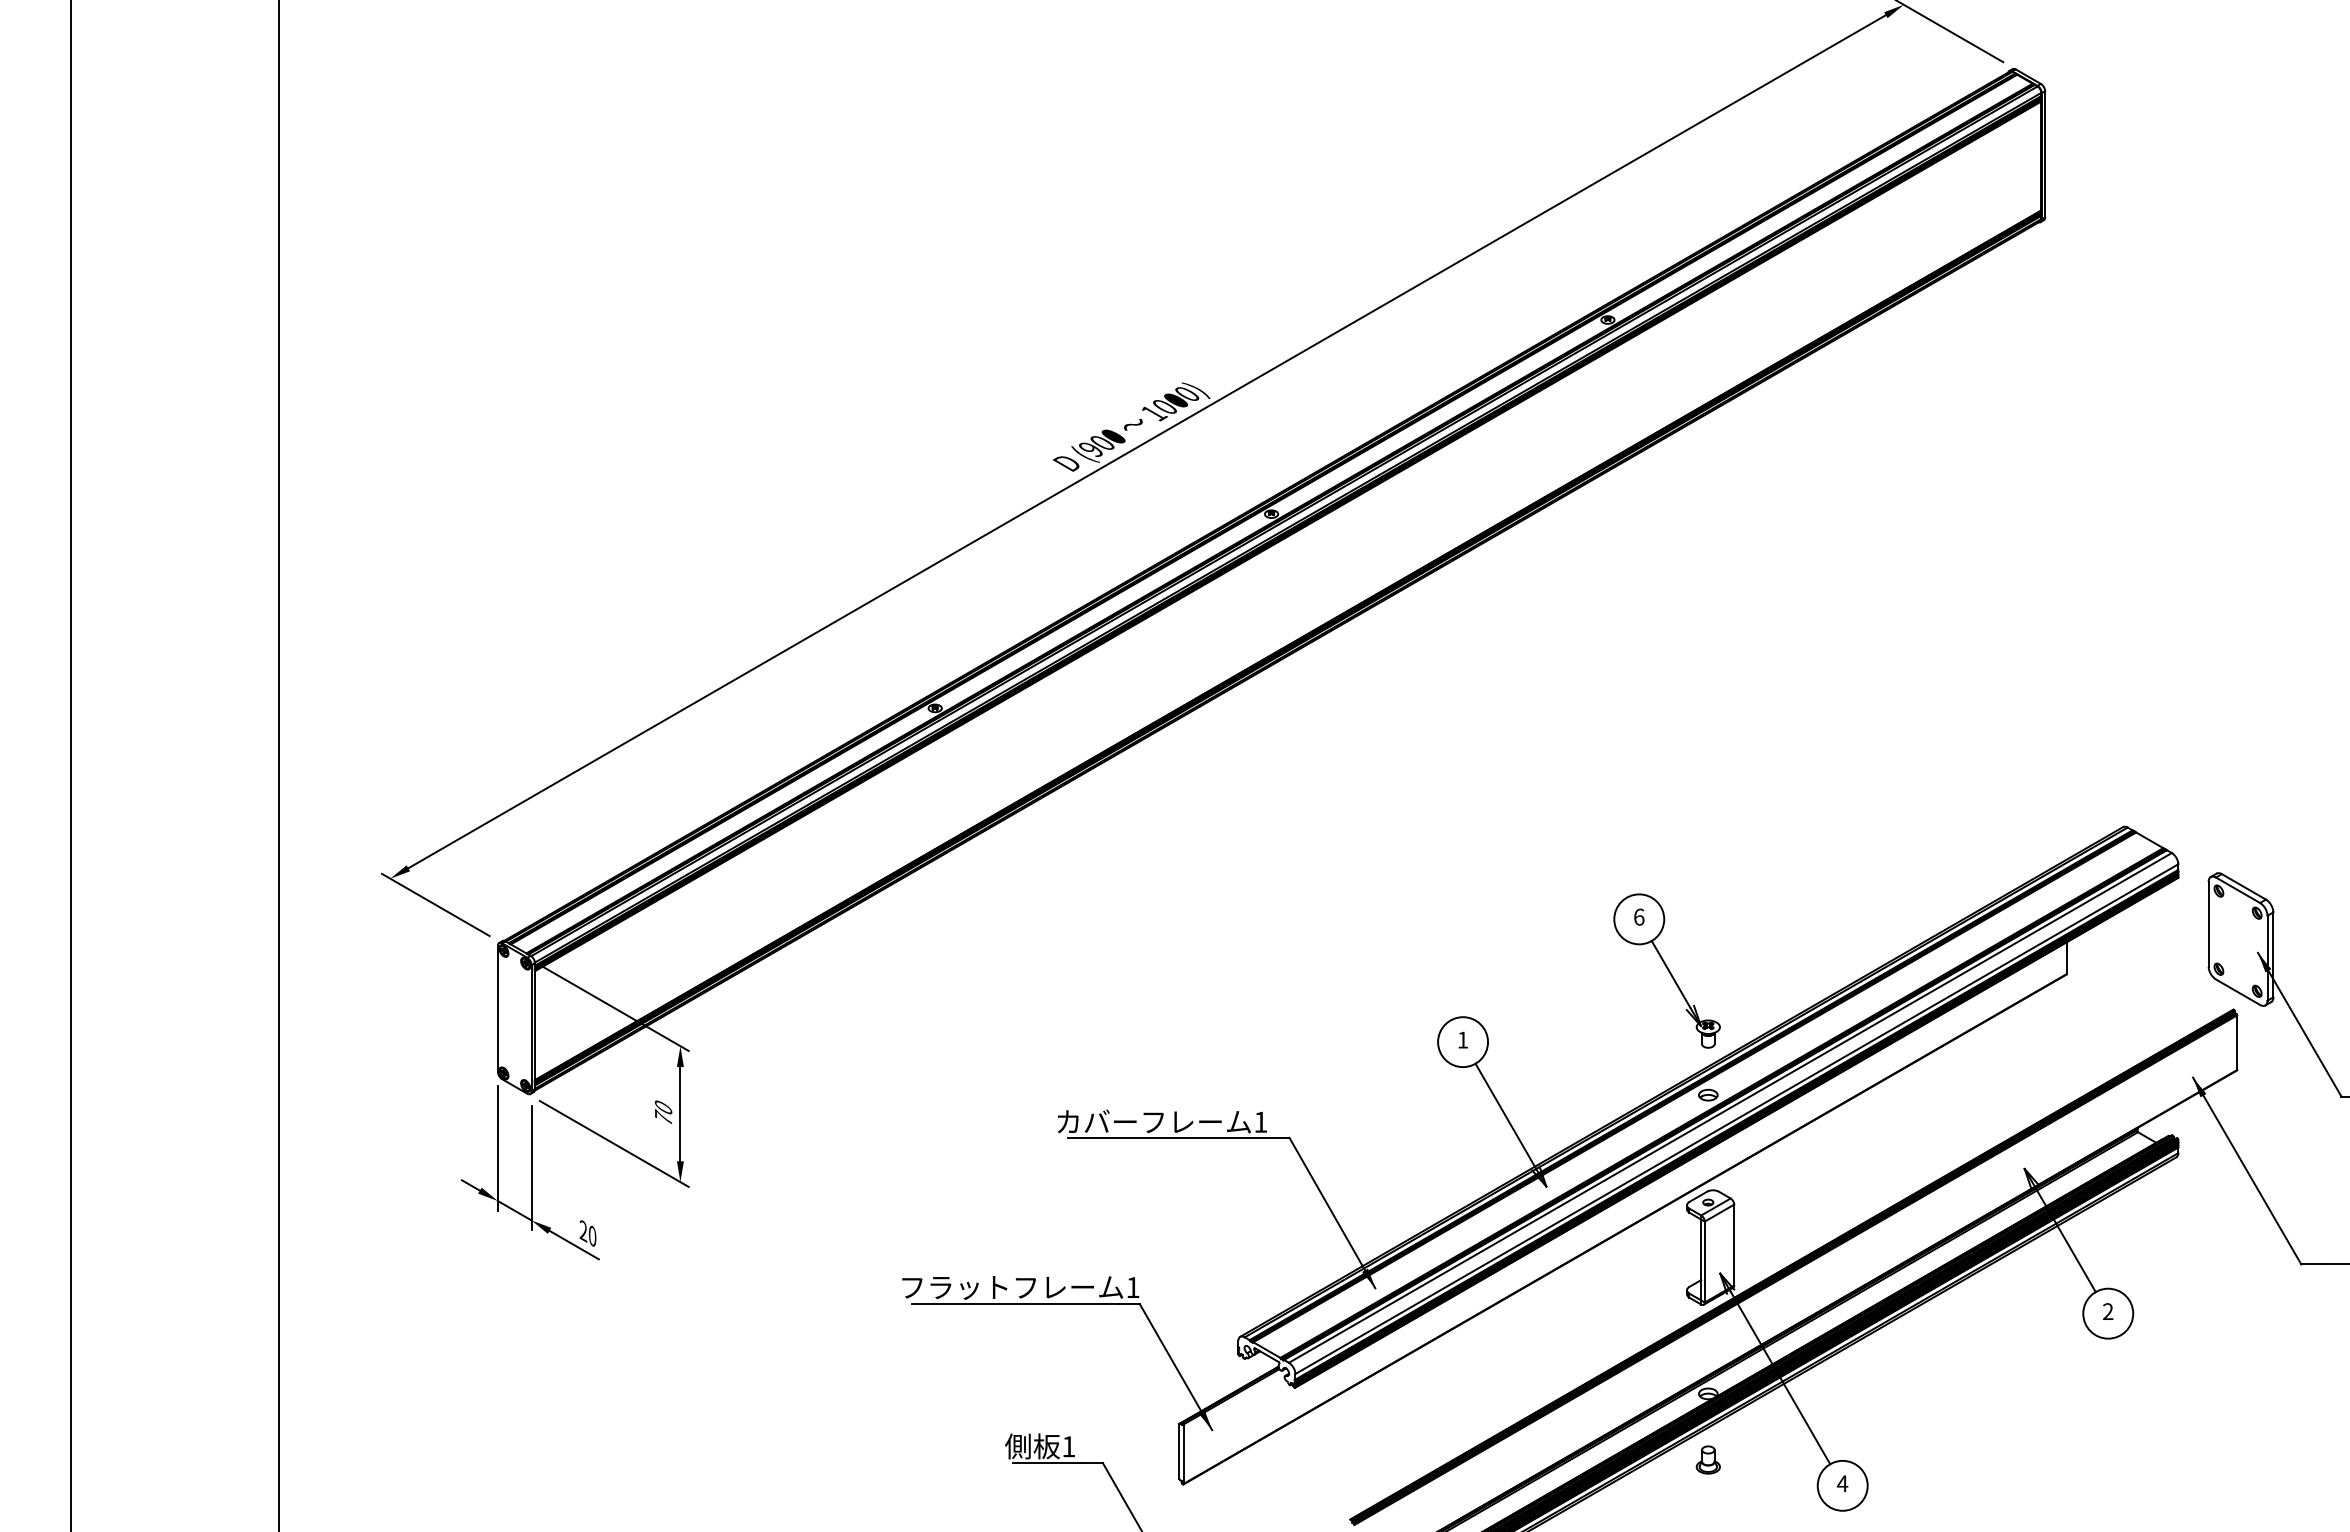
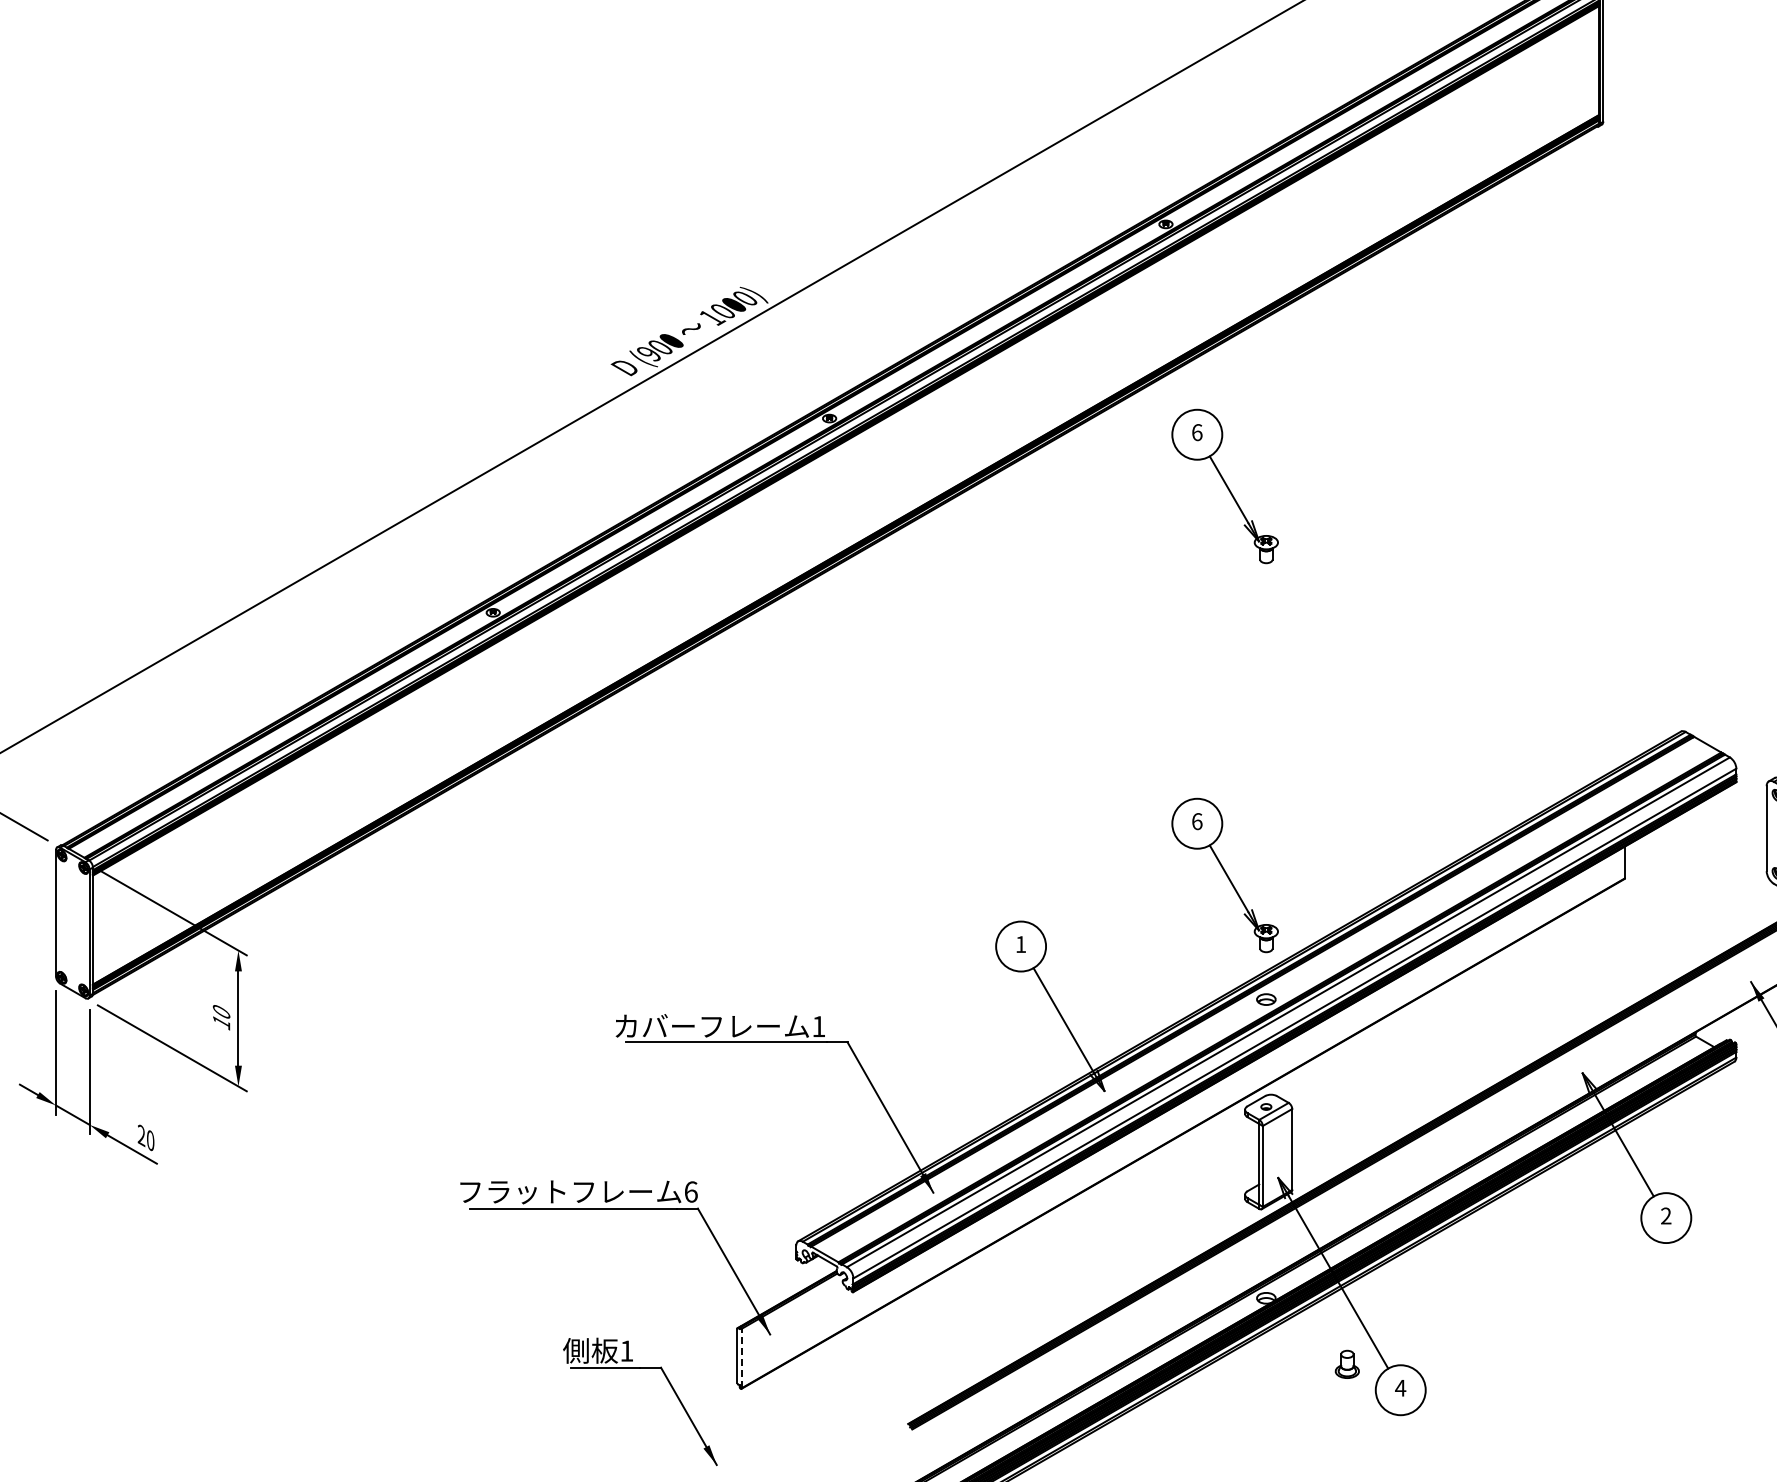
part: (1666, 581) -> (1224, 485), added
text: (663, 1117) -> (221, 1021), 70 -> 10
text: (1133, 1287) -> (691, 1191), 1 -> 6
line: (1183, 1454) -> (741, 1358), solid -> dashed
part: (1707, 1459) -> (1346, 1363), moved

